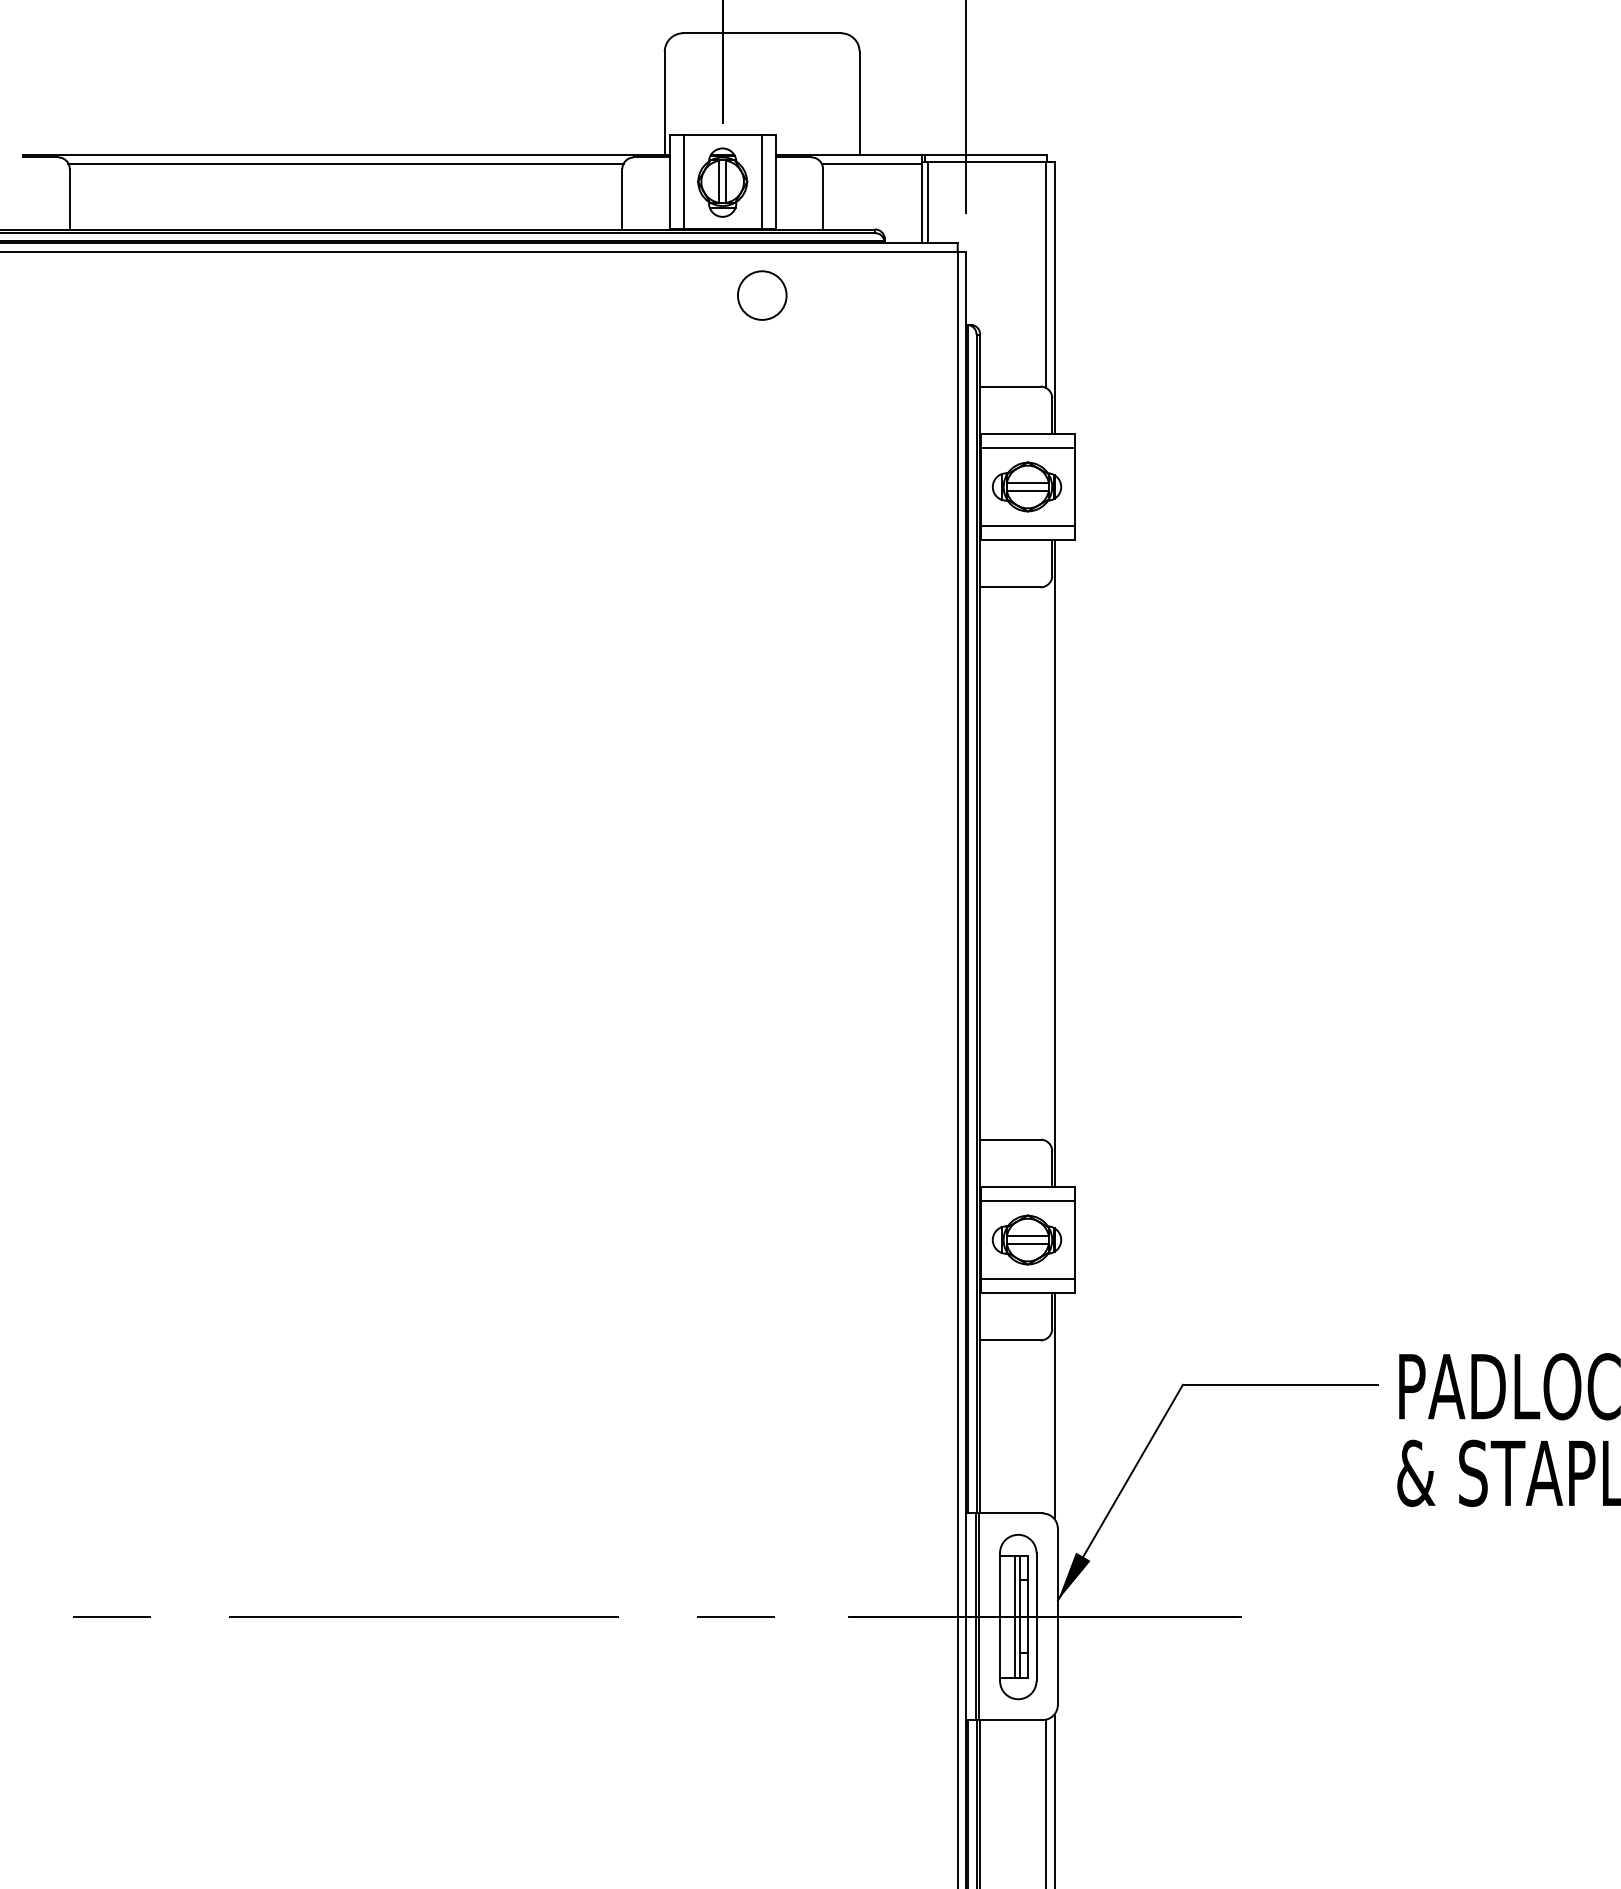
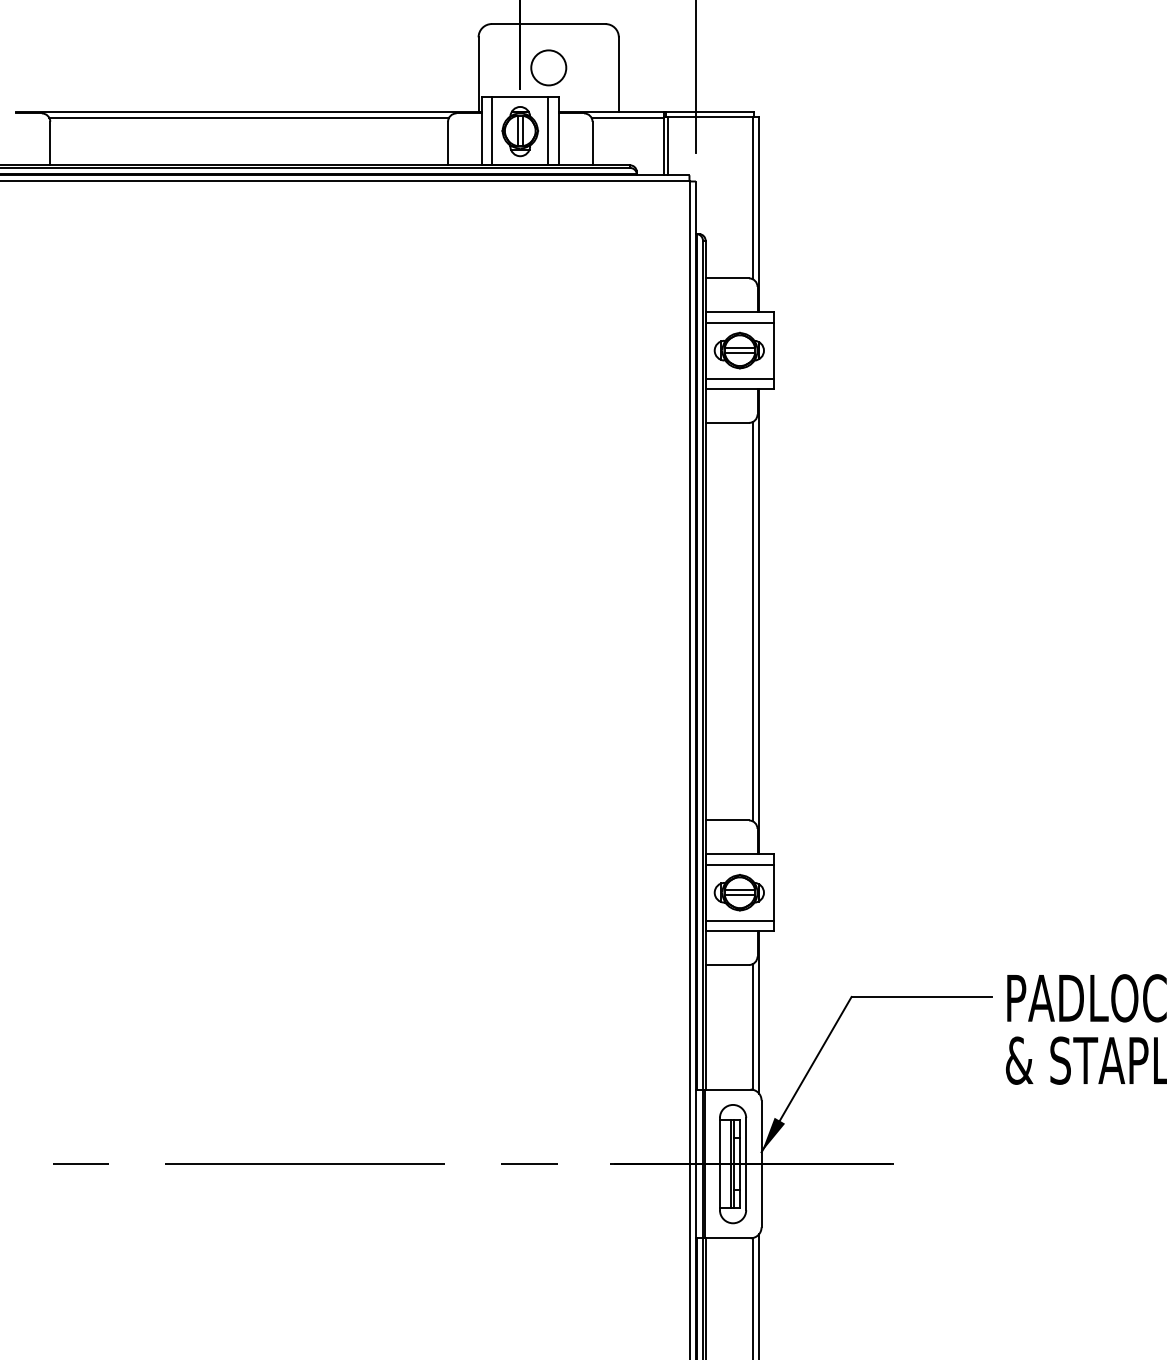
circle: (761, 295) -> (548, 67), moved
line: (1046, 863) -> (753, 621), added
line: (1046, 1425) -> (753, 1026), added

